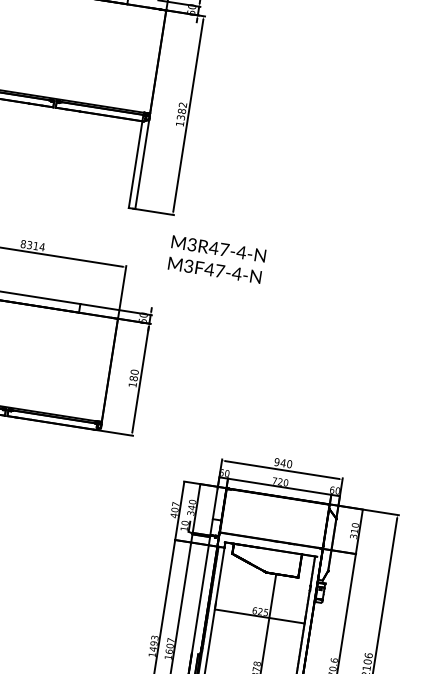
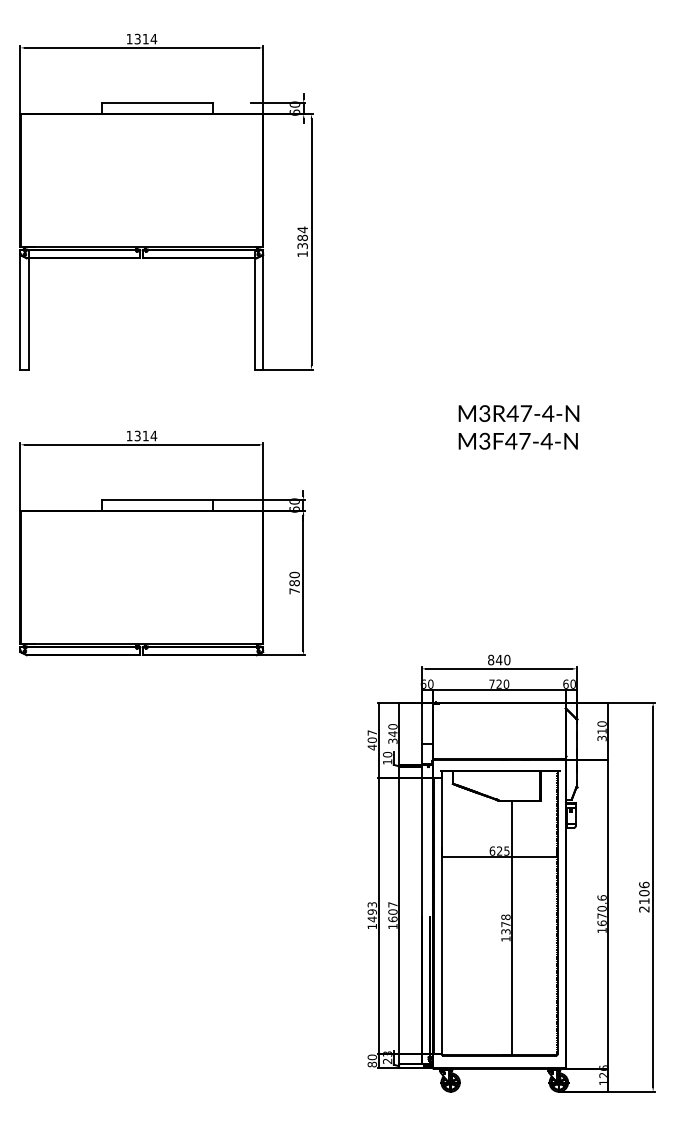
text: (182, 104) -> (302, 229), 1382 -> 1384
text: (23, 243) -> (129, 435), 8314 -> 1314
text: (216, 259) -> (518, 427), moved
text: (132, 385) -> (294, 591), 180 -> 780
text: (277, 462) -> (491, 660), 940 -> 840

